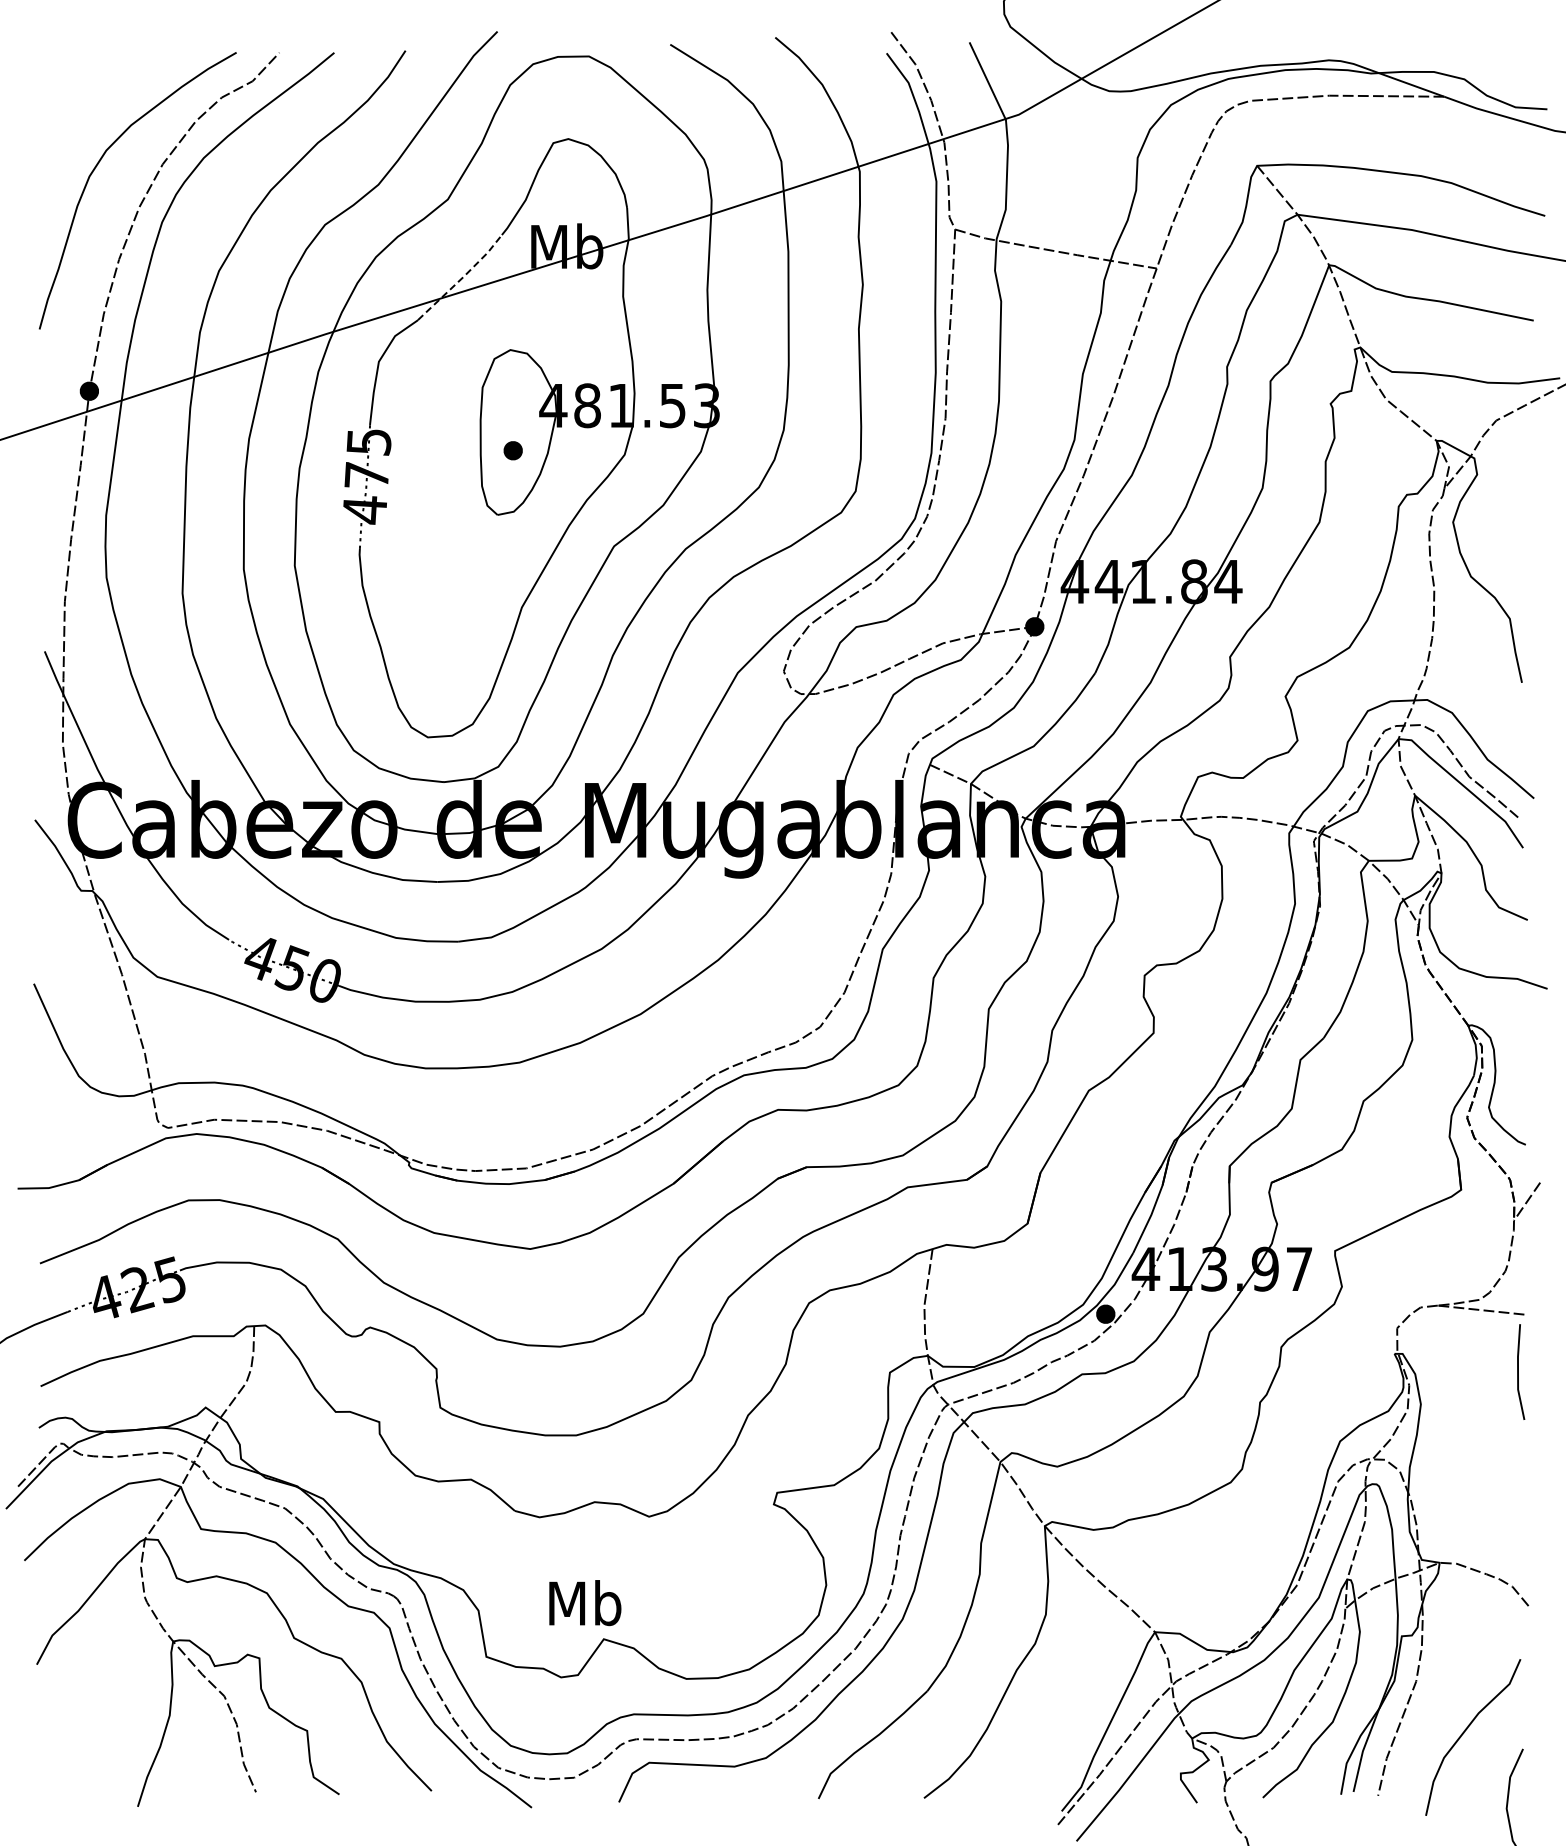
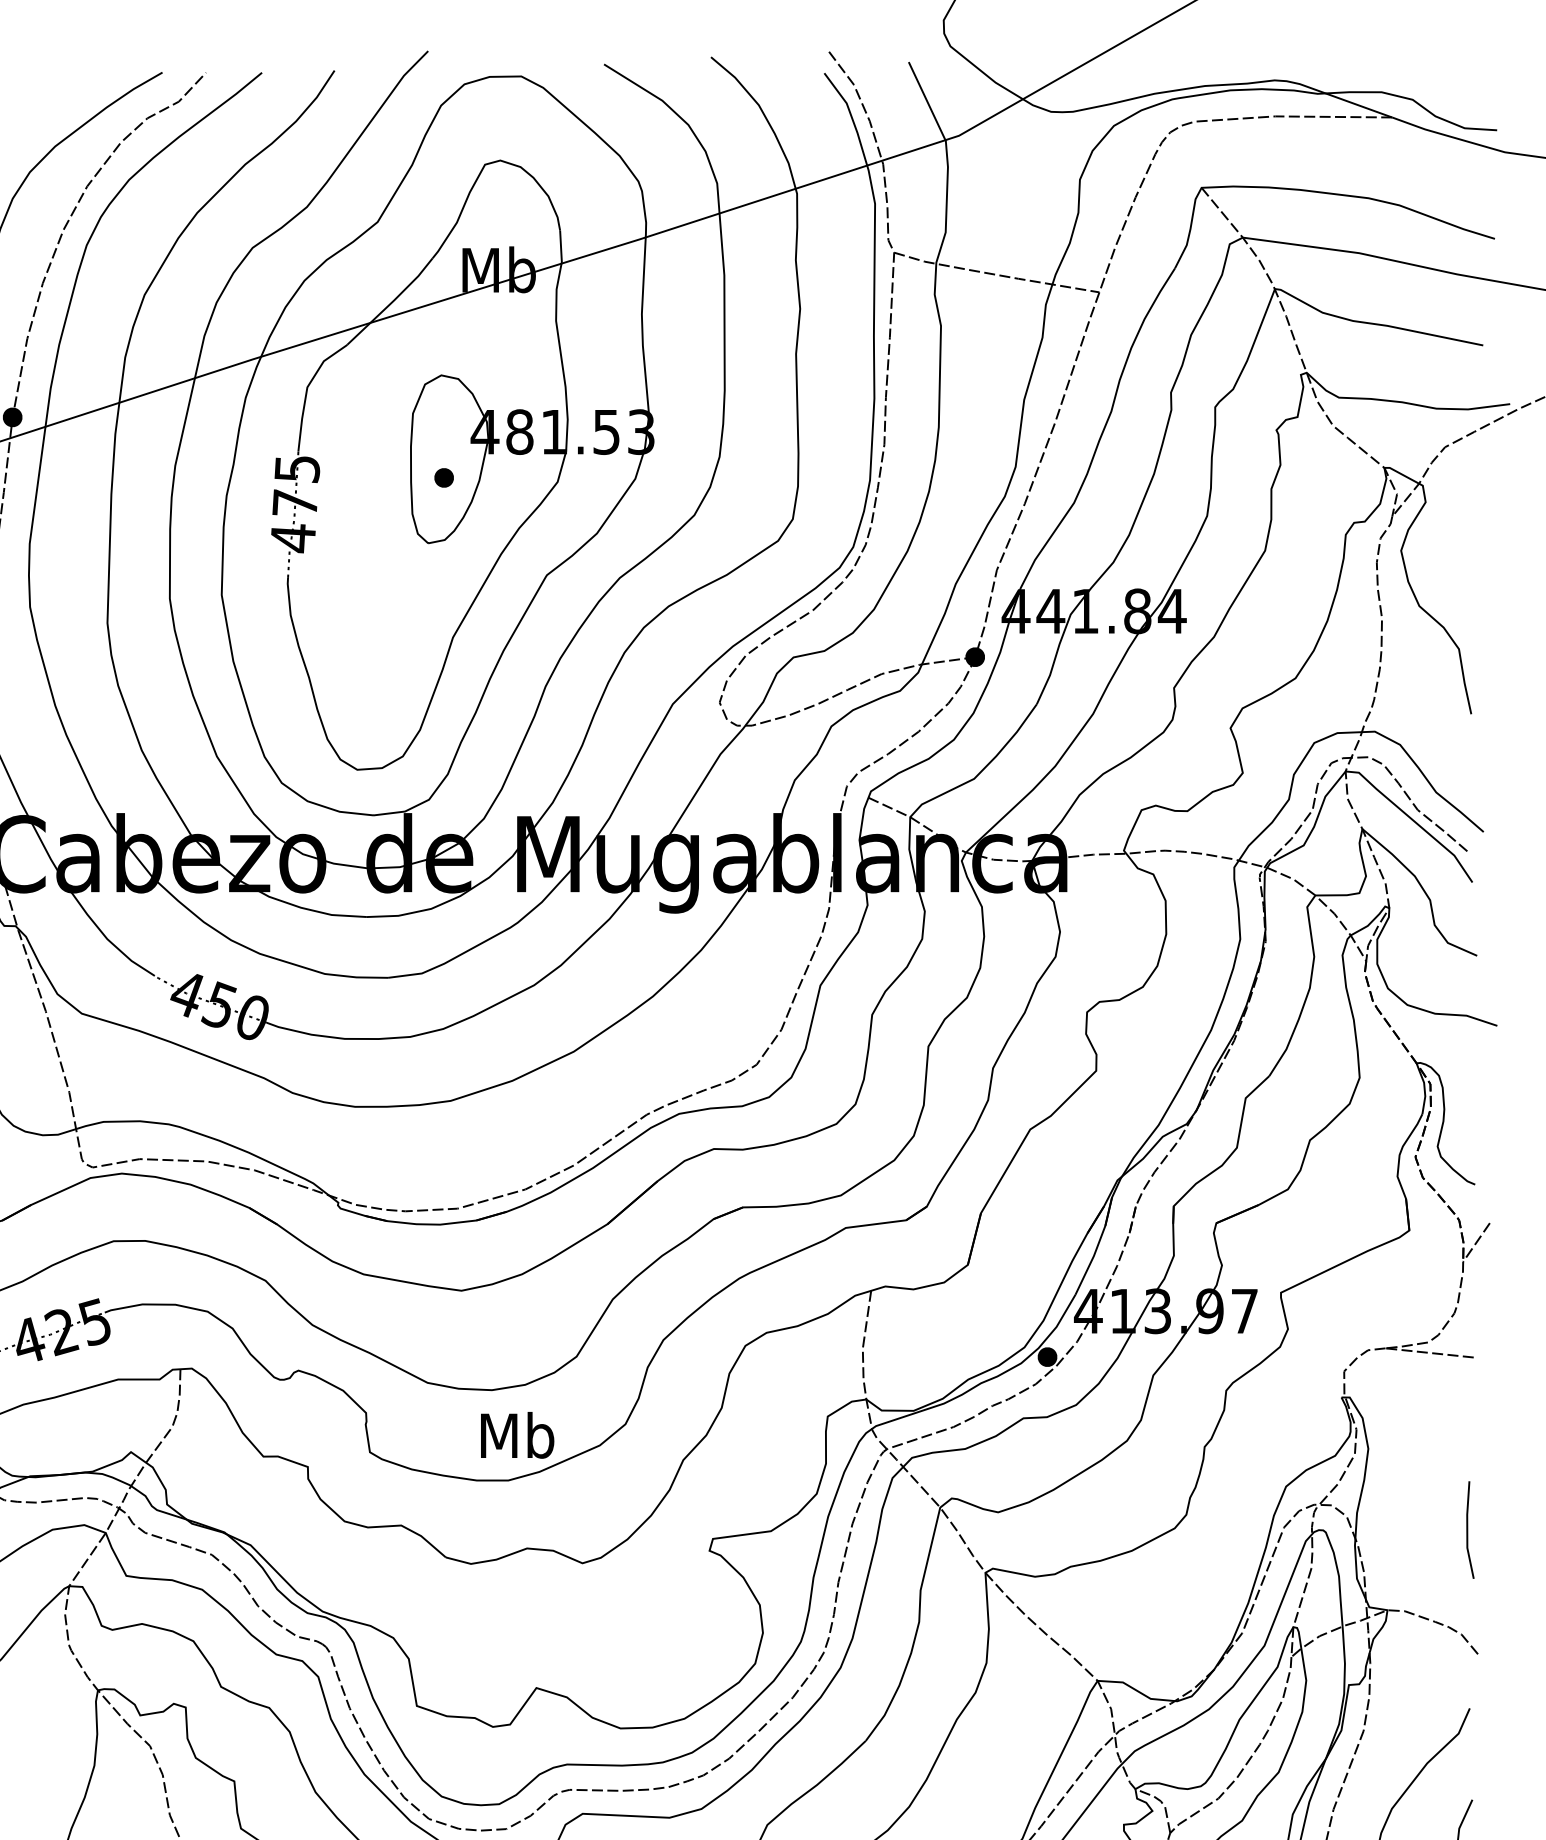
line: (462, 277) -> (392, 301), dashed -> solid
line: (1518, 1371) -> (1467, 1529), moved
text: (585, 1603) -> (517, 1435), moved

